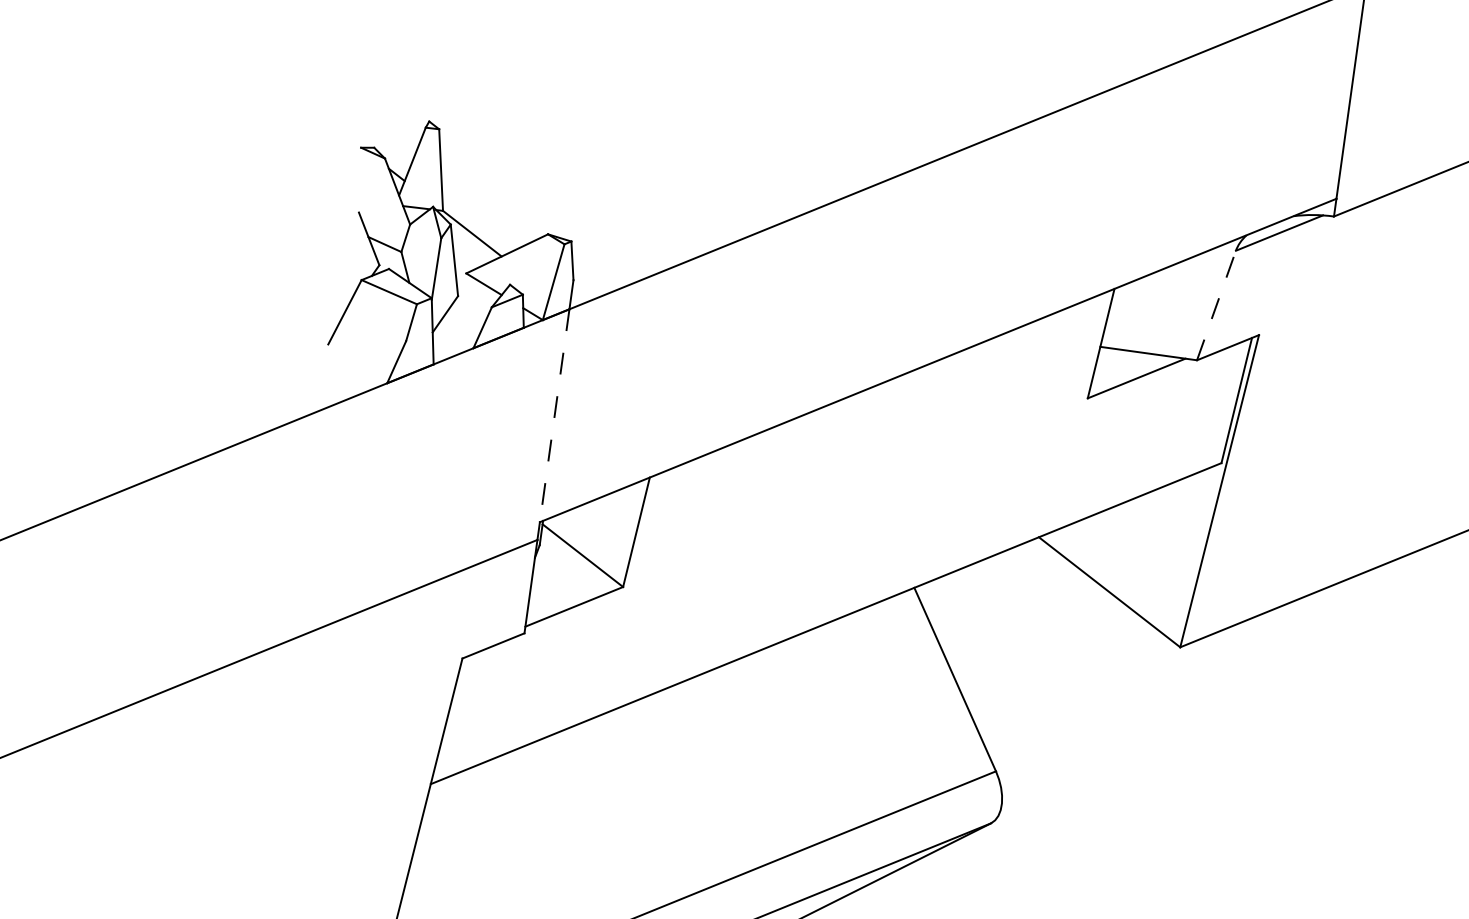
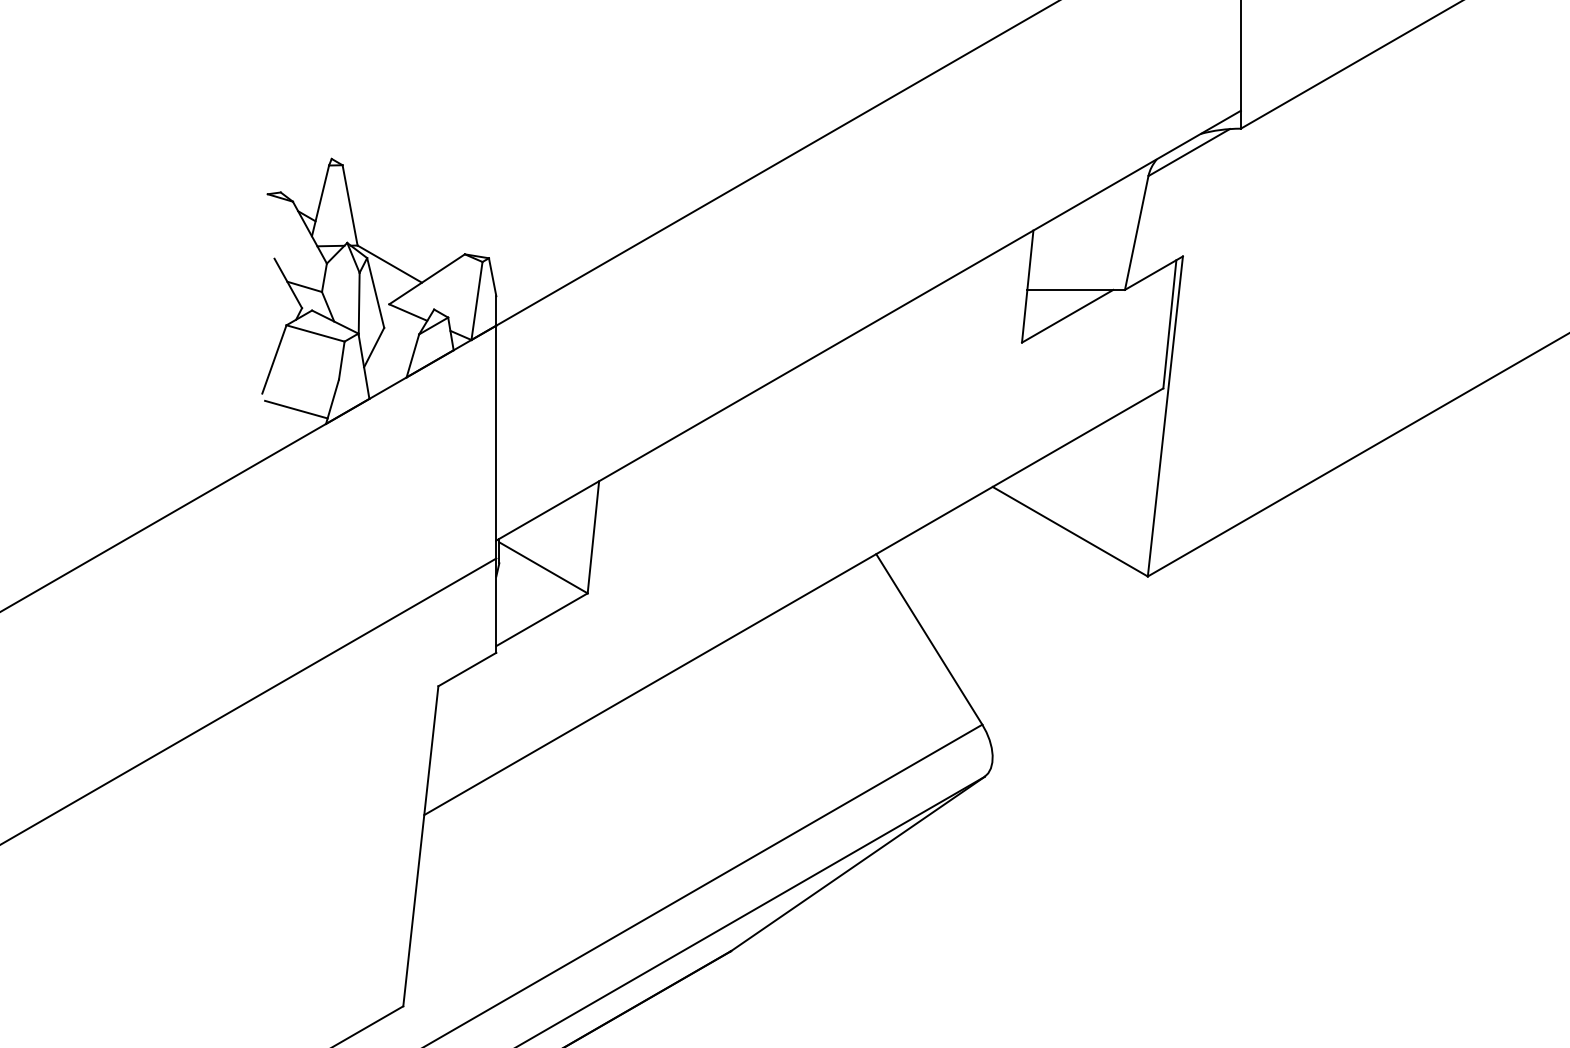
line: (1216, 305) -> (1136, 232), dashed -> solid
line: (359, 364) -> (296, 409), added
line: (554, 416) -> (496, 433), dashed -> solid

